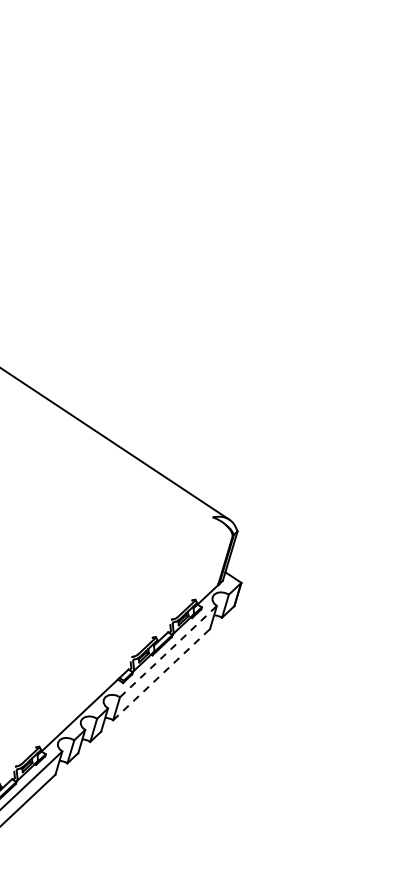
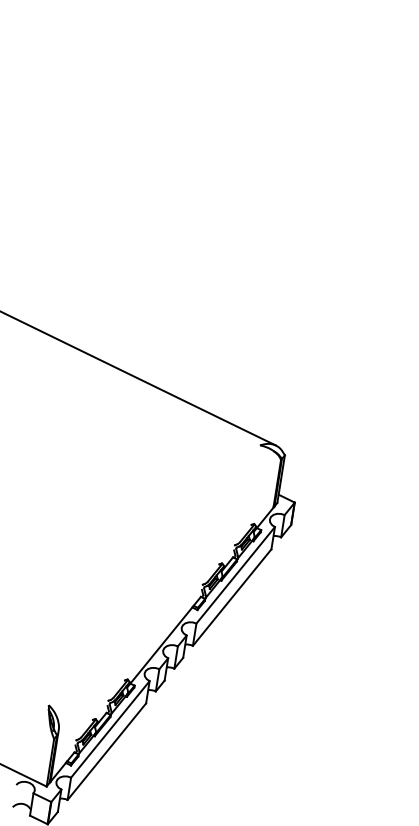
line: (169, 650) -> (236, 574), dashed -> solid
line: (161, 674) -> (232, 597), dashed -> solid

